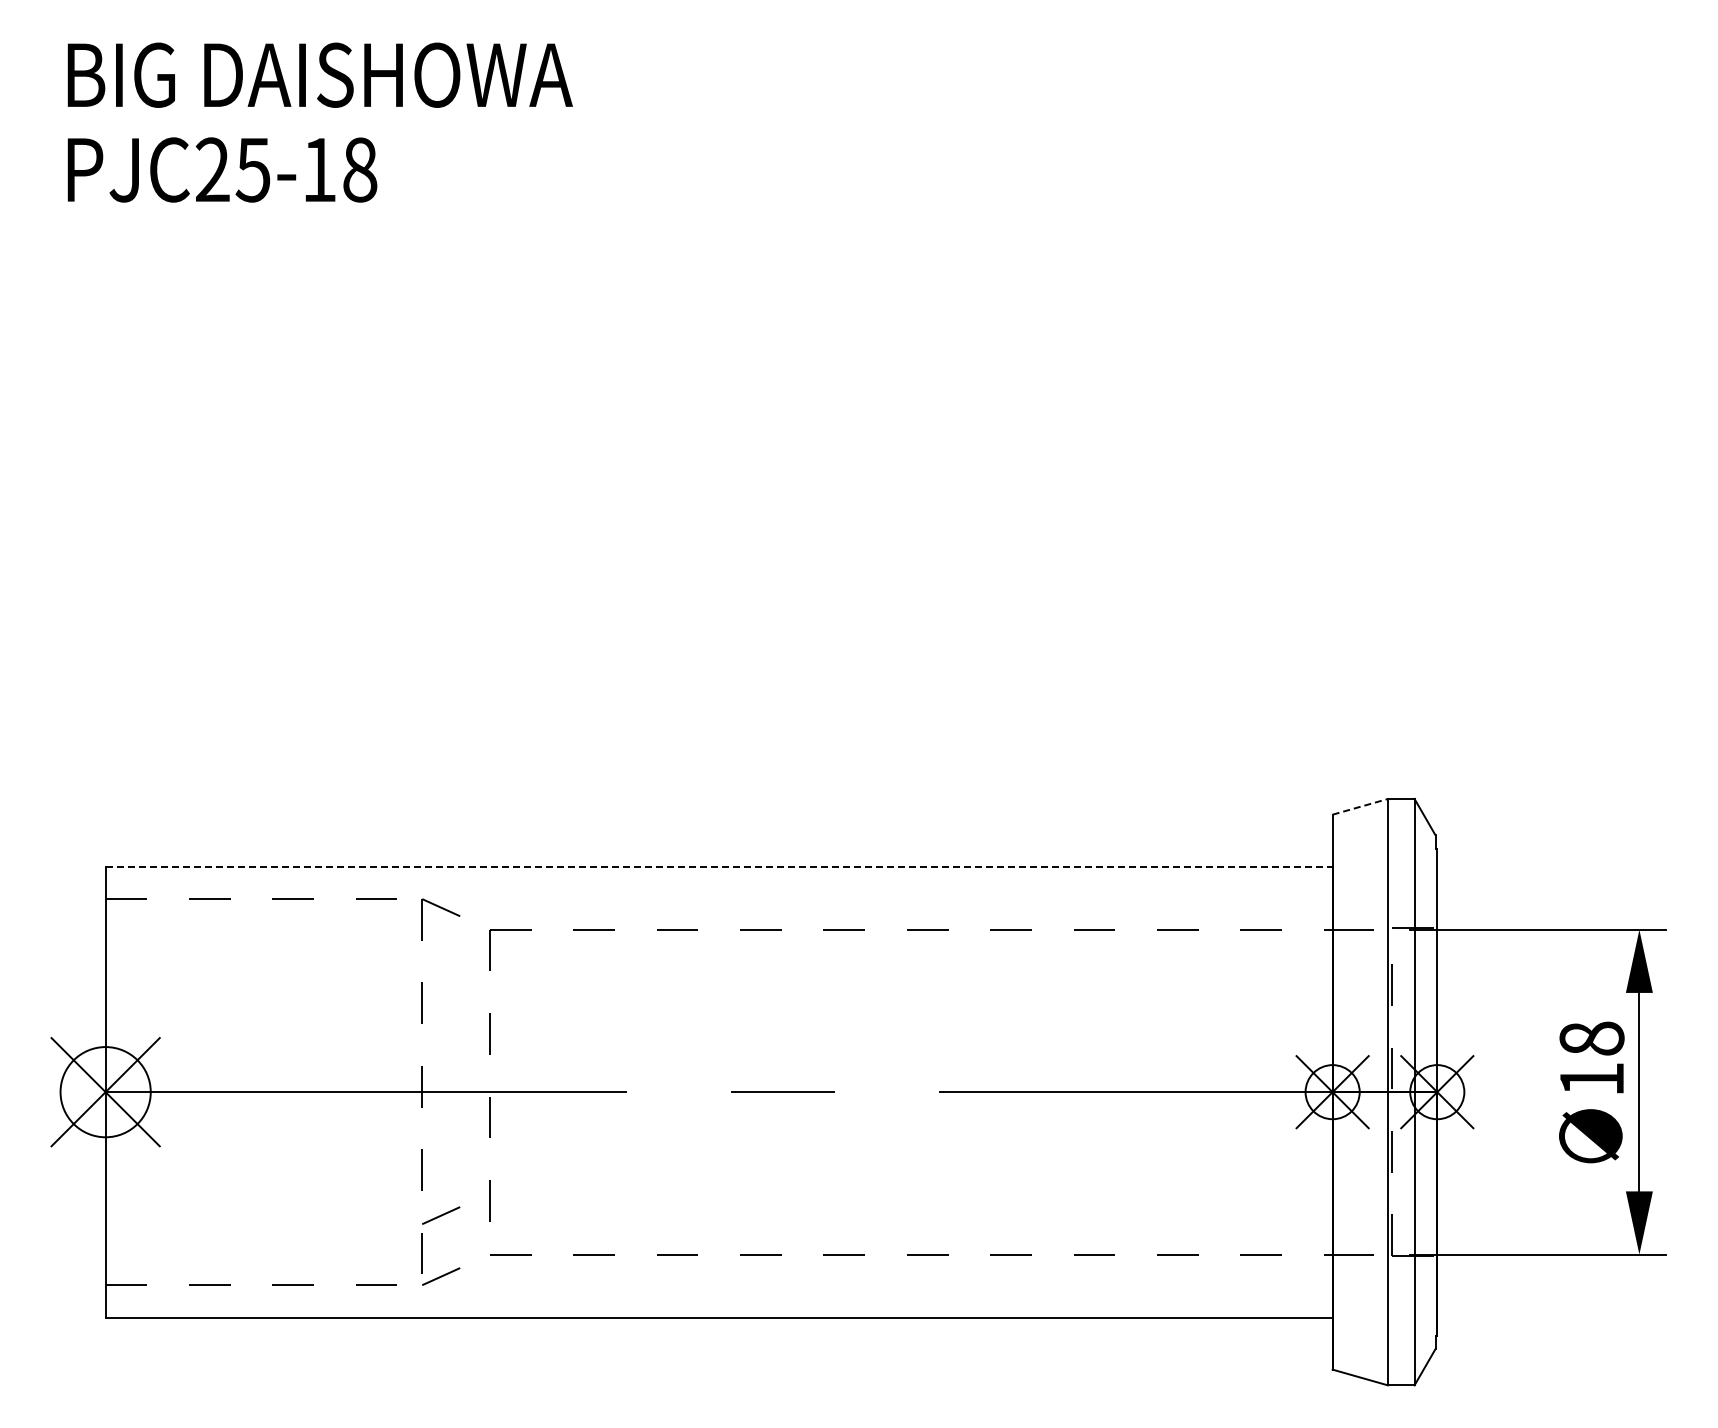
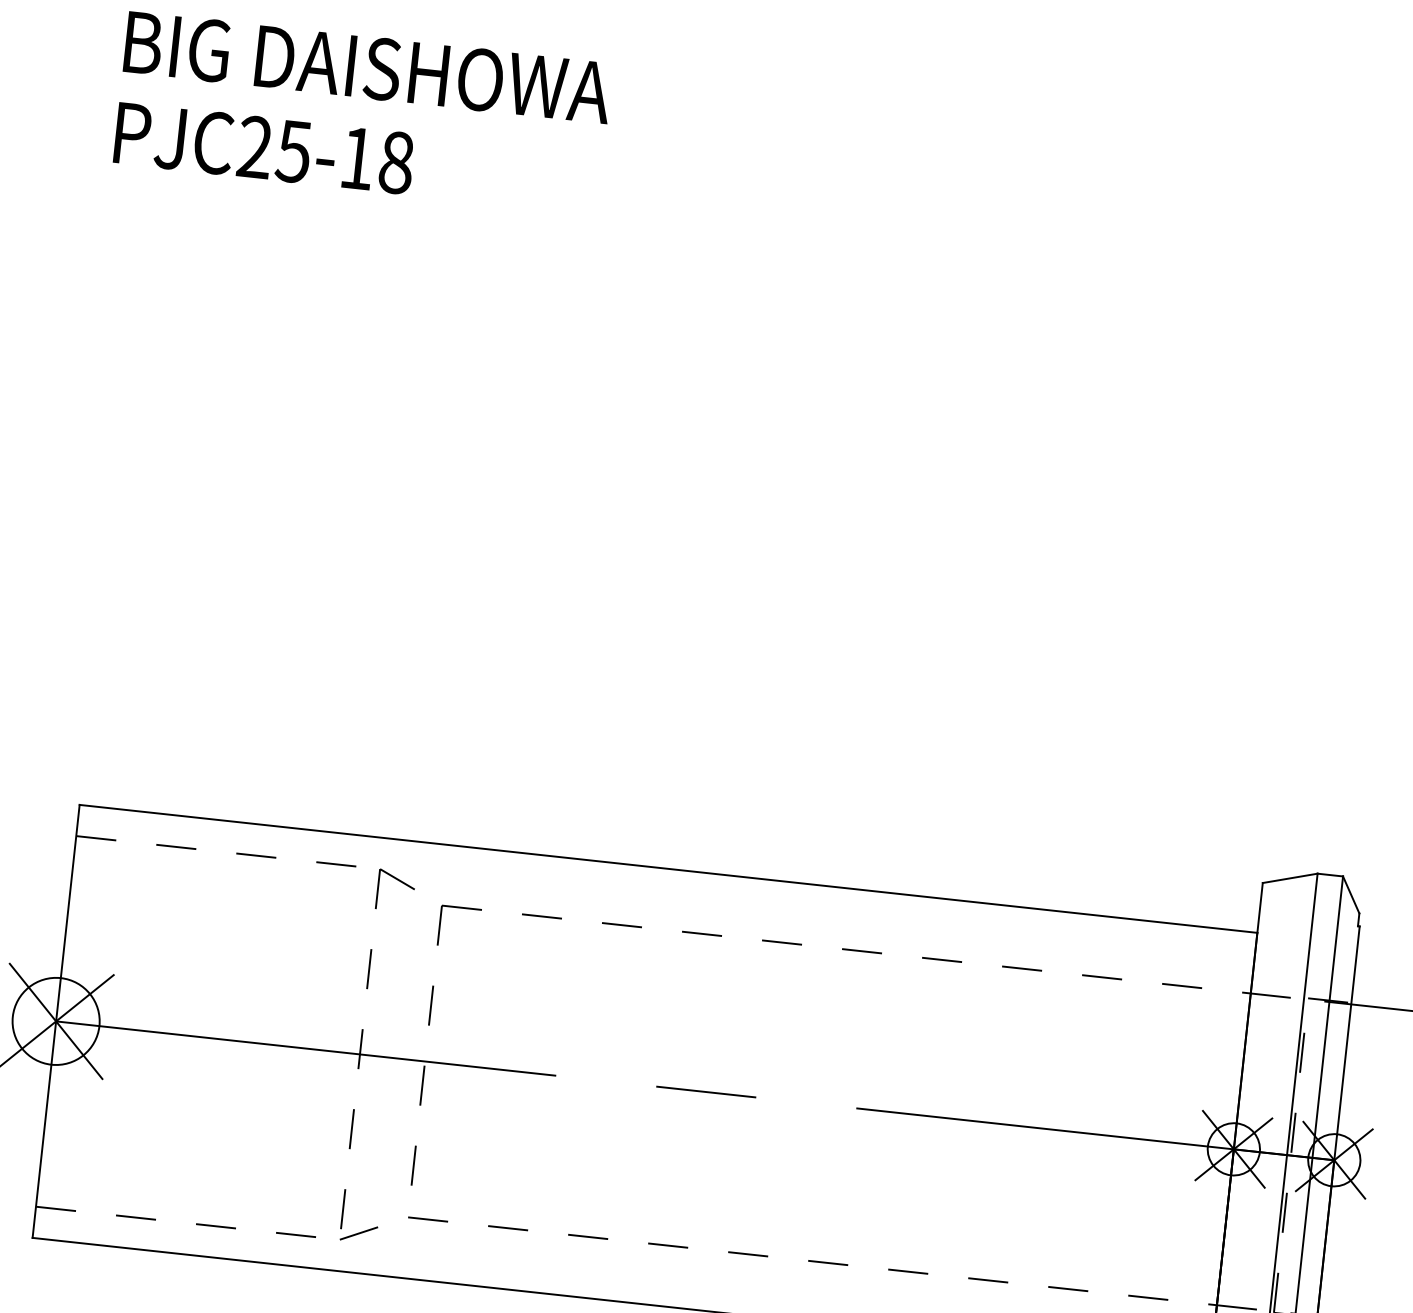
line: (1360, 806) -> (1290, 878), dashed -> solid
line: (719, 866) -> (668, 868), dashed -> solid
line: (441, 1215) -> (365, 1174), removed

